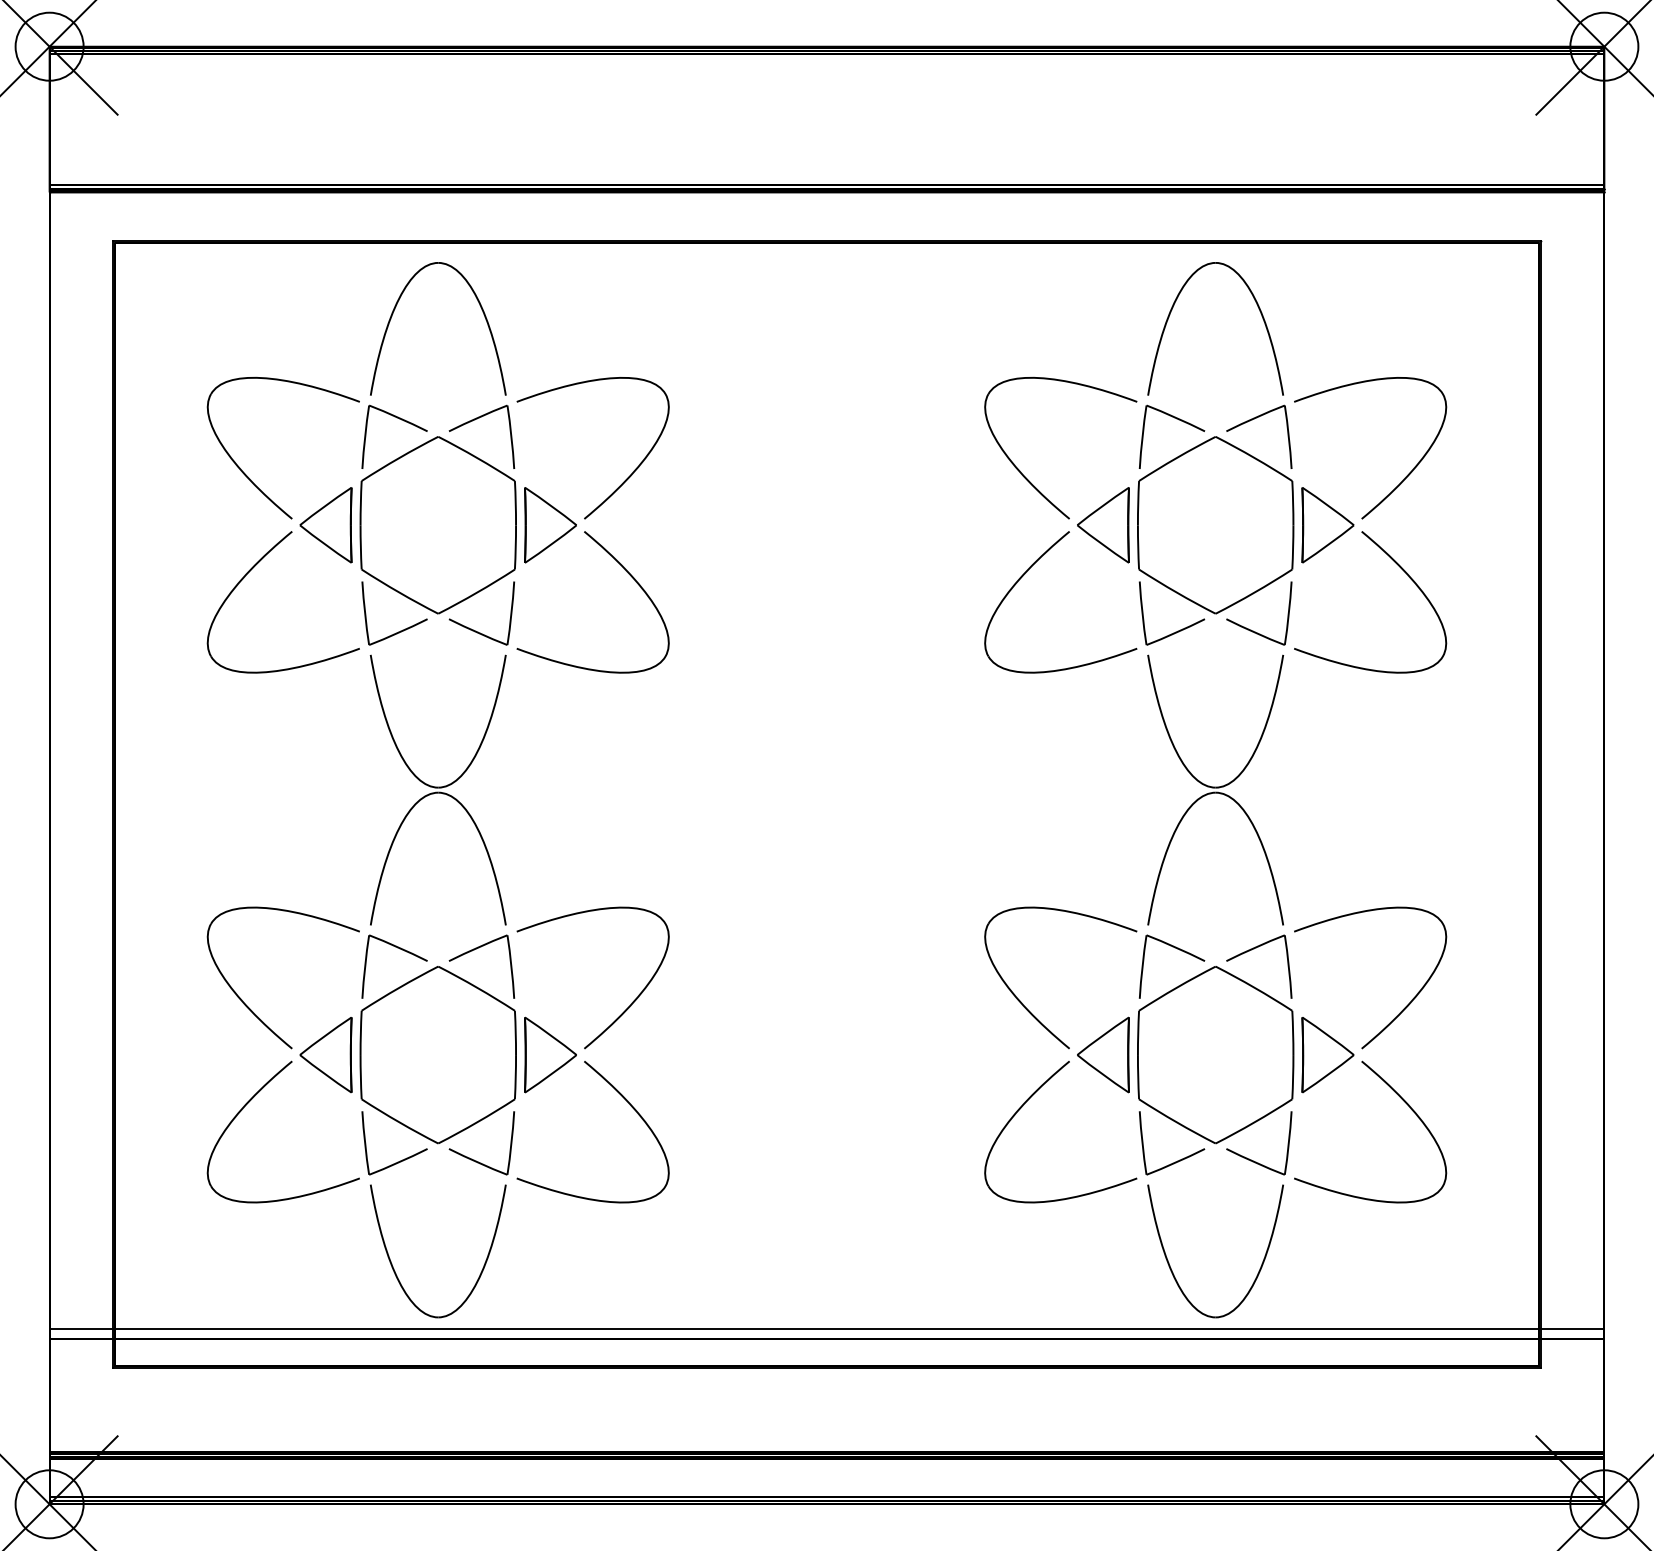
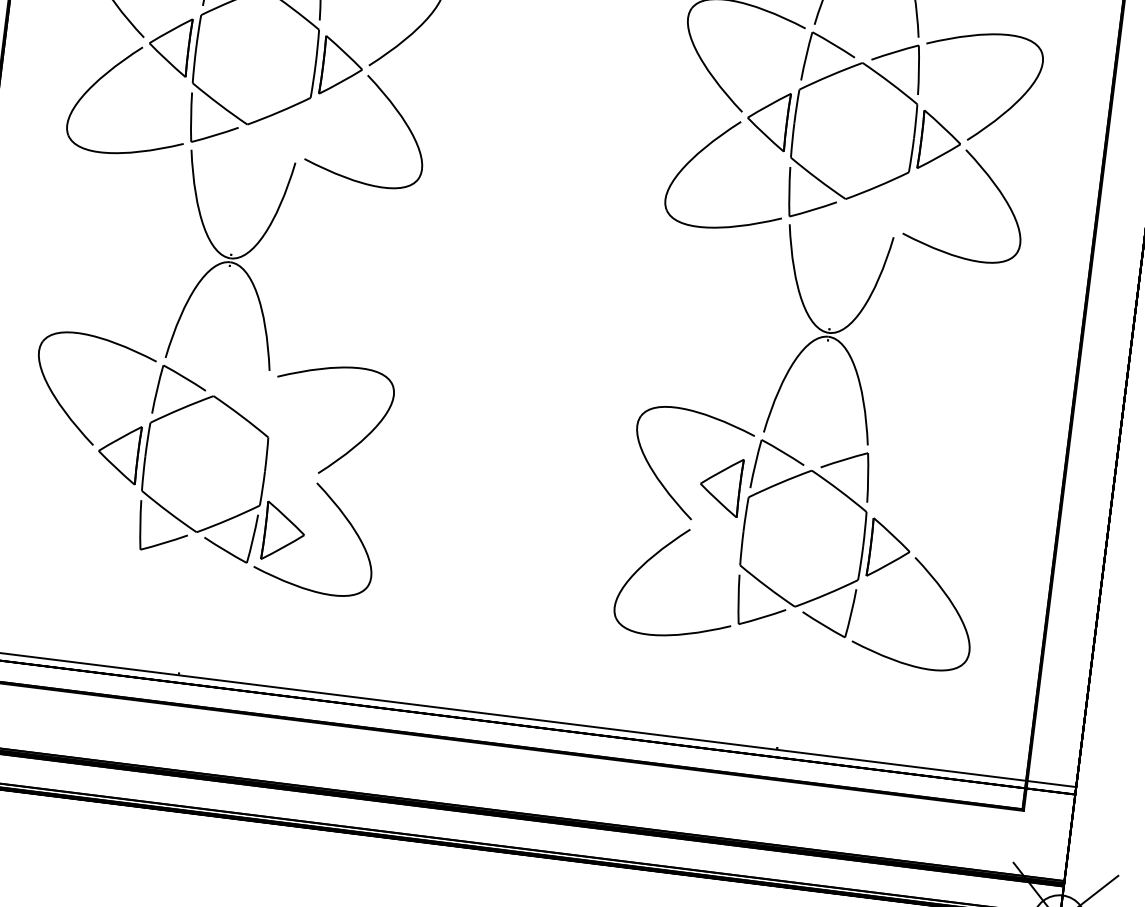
part: (473, 629) -> (273, 140), removed
part: (1251, 629) -> (871, 214), removed
part: (474, 950) -> (243, 387), removed
curve: (1402, 1009) -> (951, 521), removed
part: (550, 1054) -> (284, 532), moved
part: (1103, 1054) -> (720, 485), moved
part: (251, 1100) -> (57, 481), removed
part: (482, 1267) -> (218, 631), removed
part: (1173, 1272) -> (750, 701), removed

